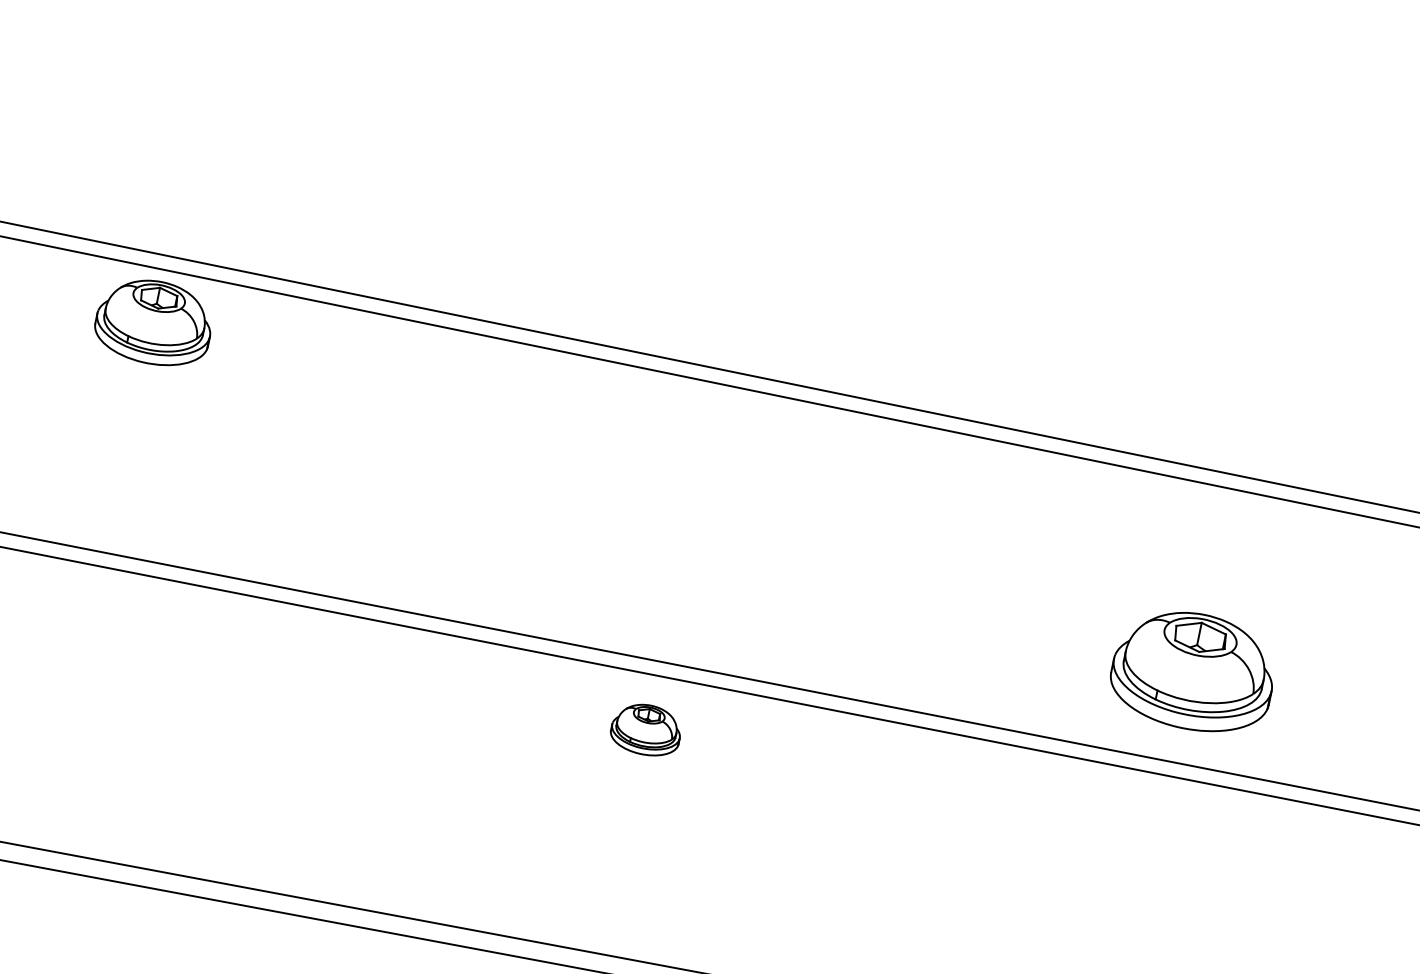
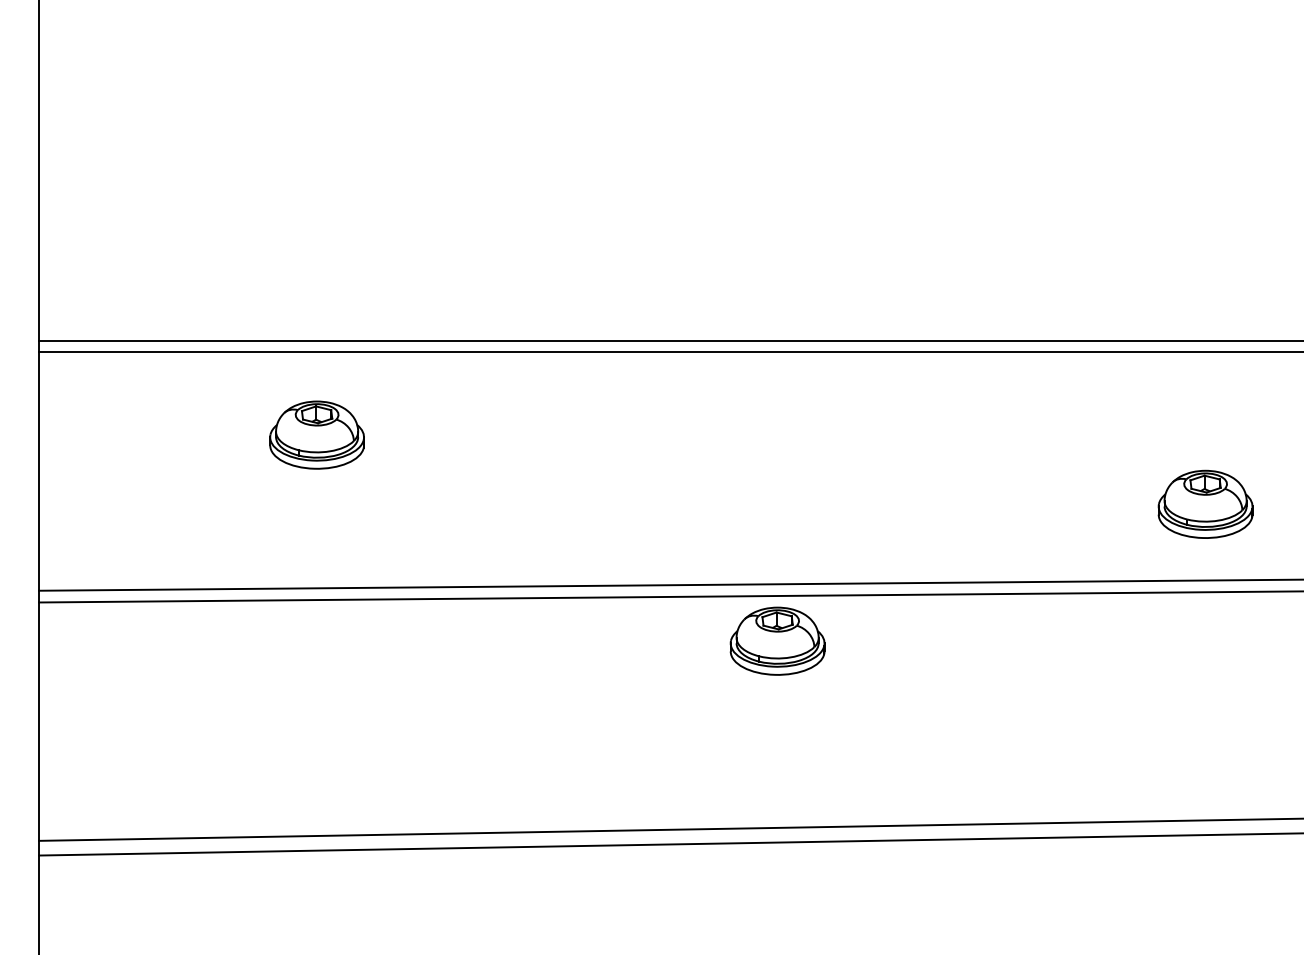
part: (153, 321) -> (316, 434), moved
part: (1193, 670) -> (1205, 503), size x0.71
part: (646, 729) -> (777, 640), size x1.67

